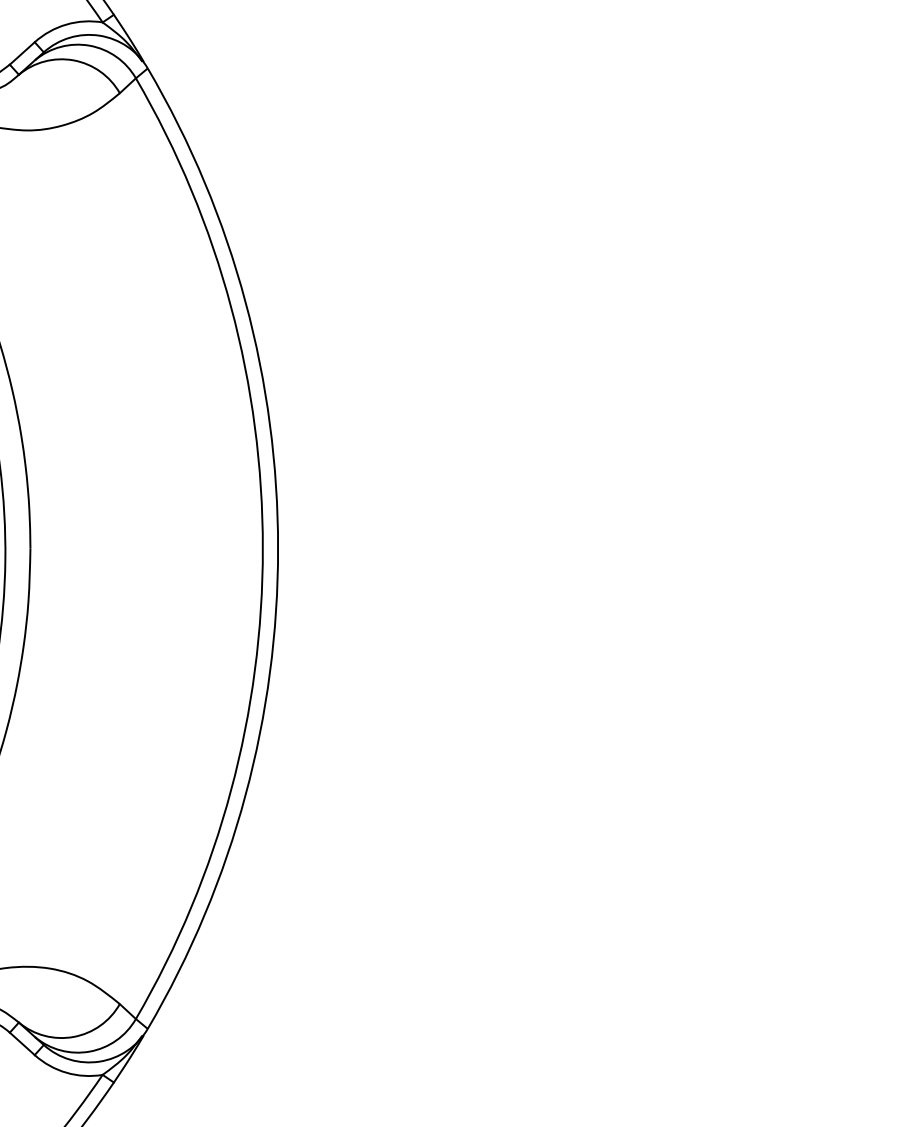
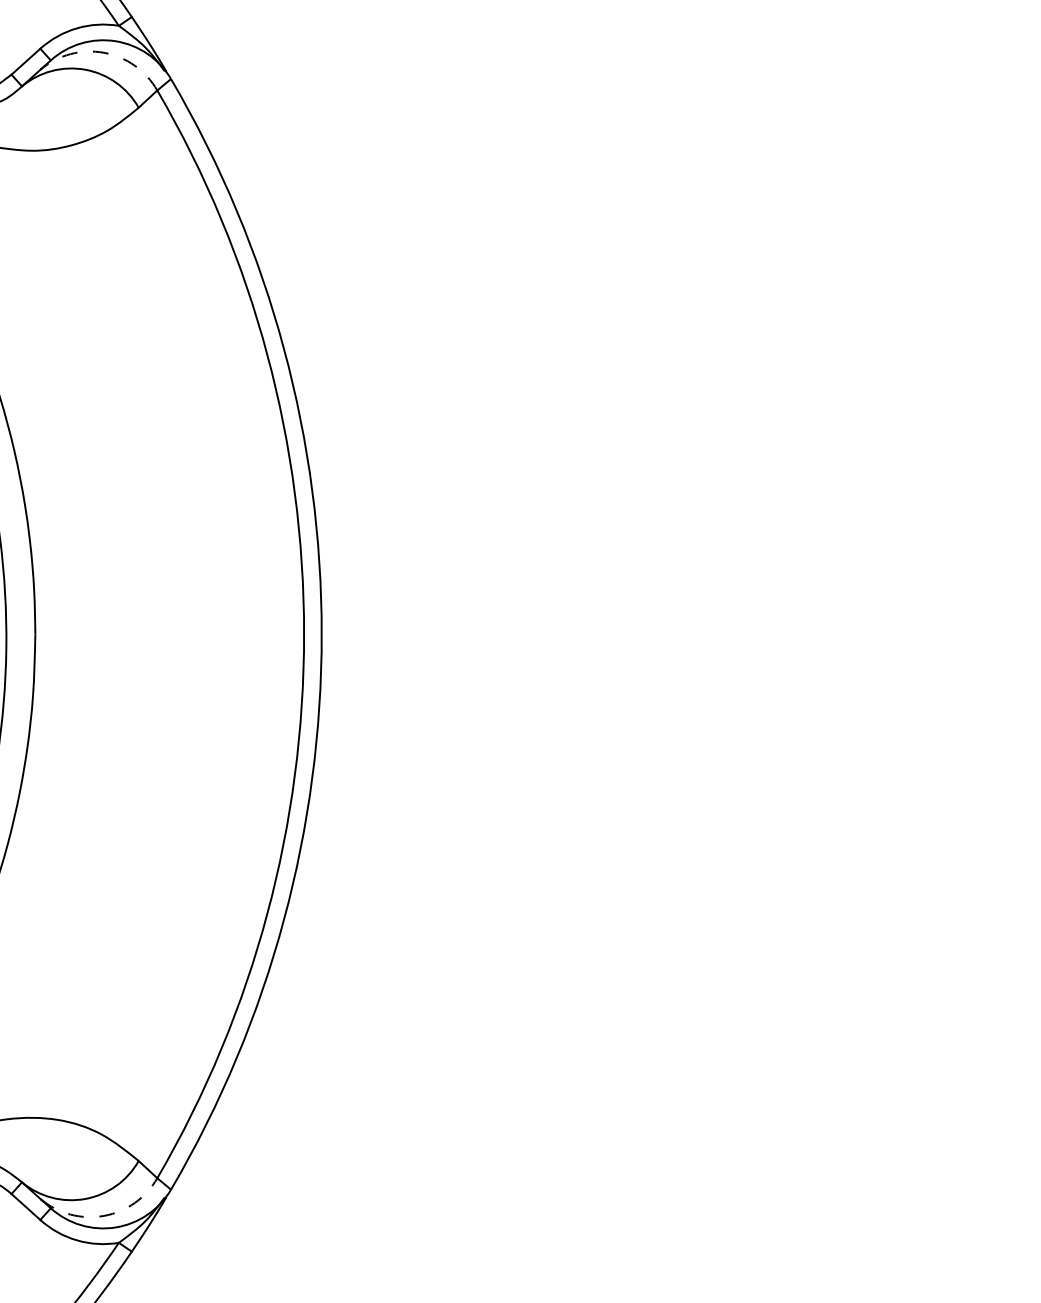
arc: (89, 45) -> (103, 52), solid -> dashed
arc: (89, 1051) -> (103, 1215), solid -> dashed

